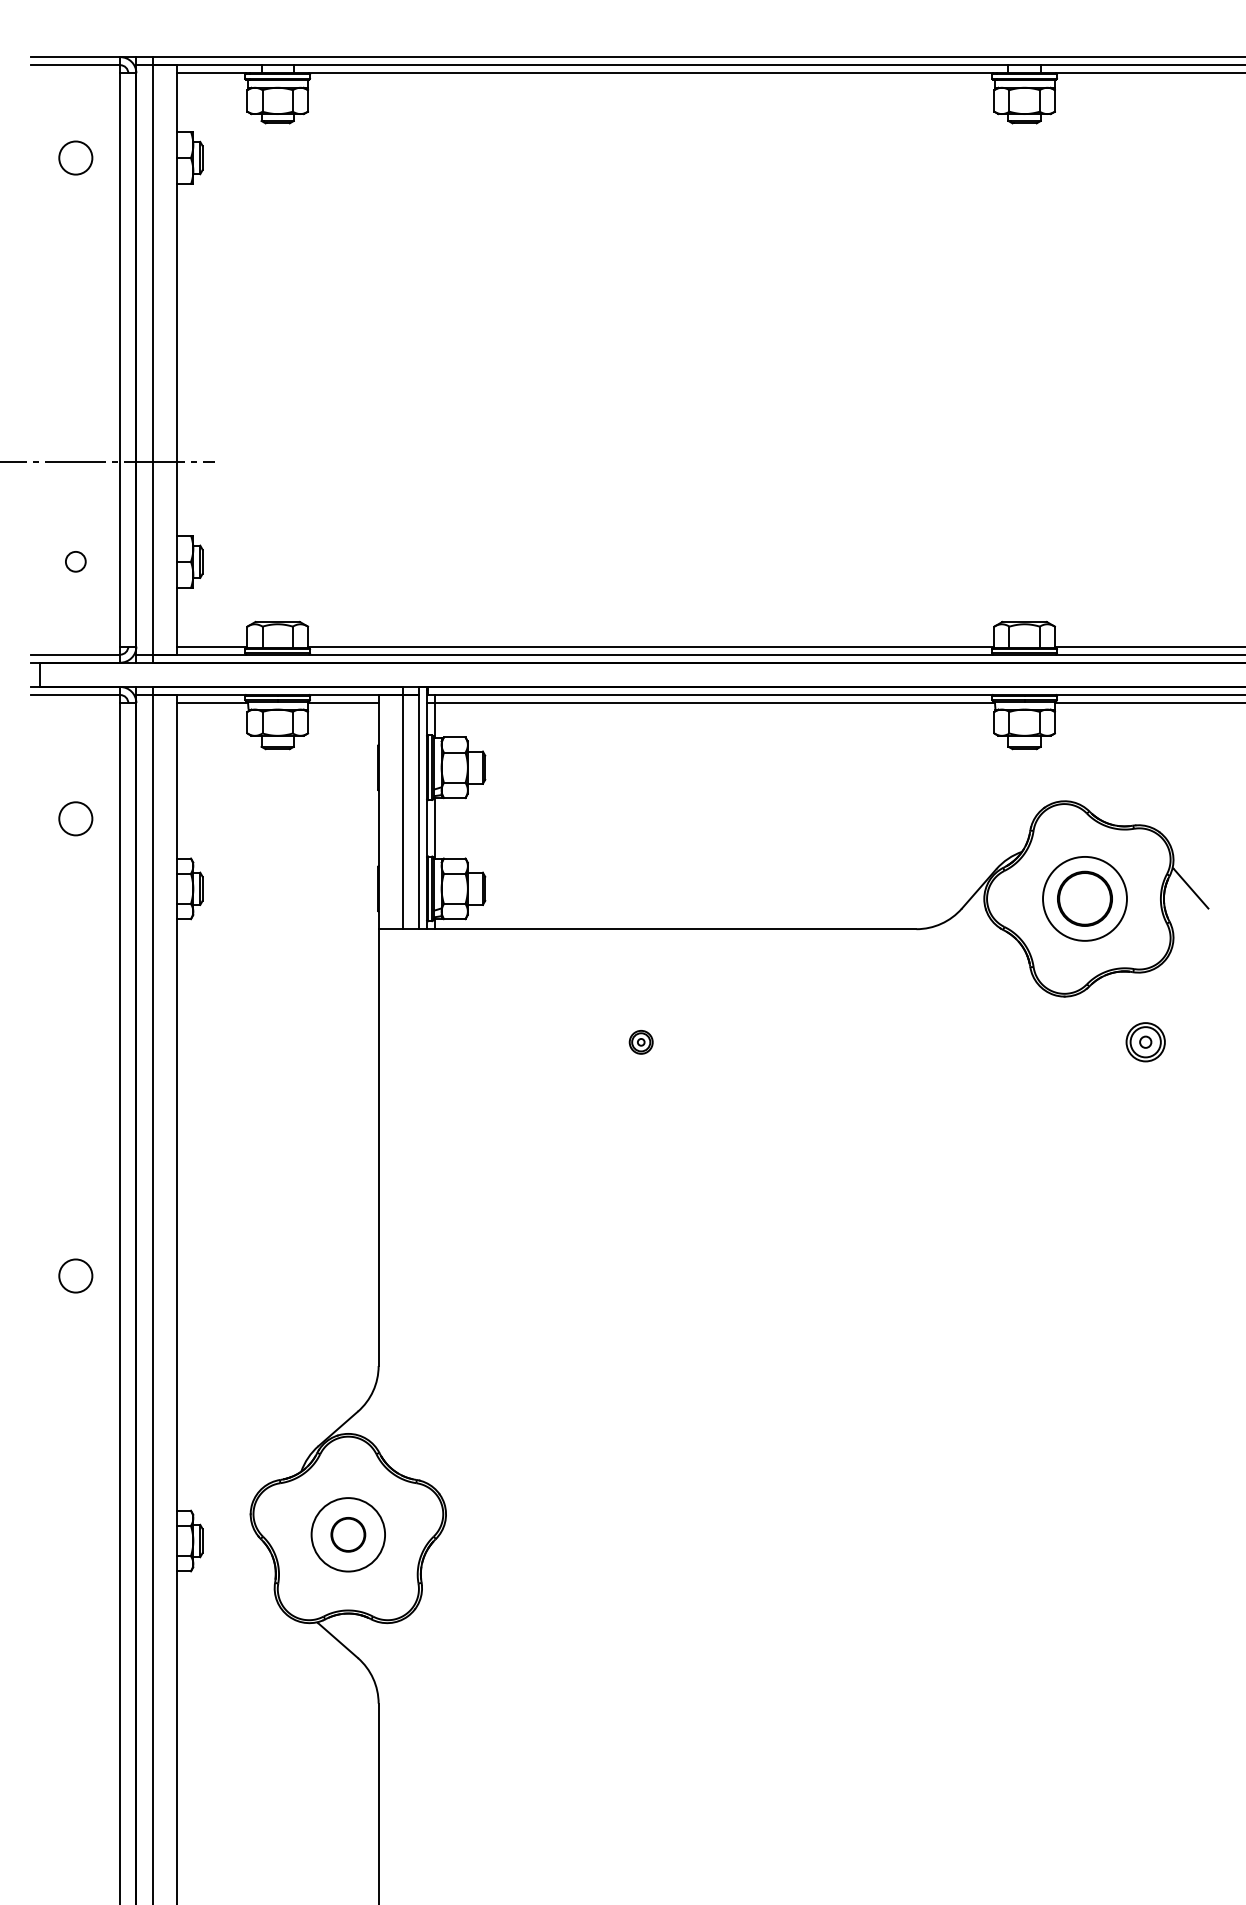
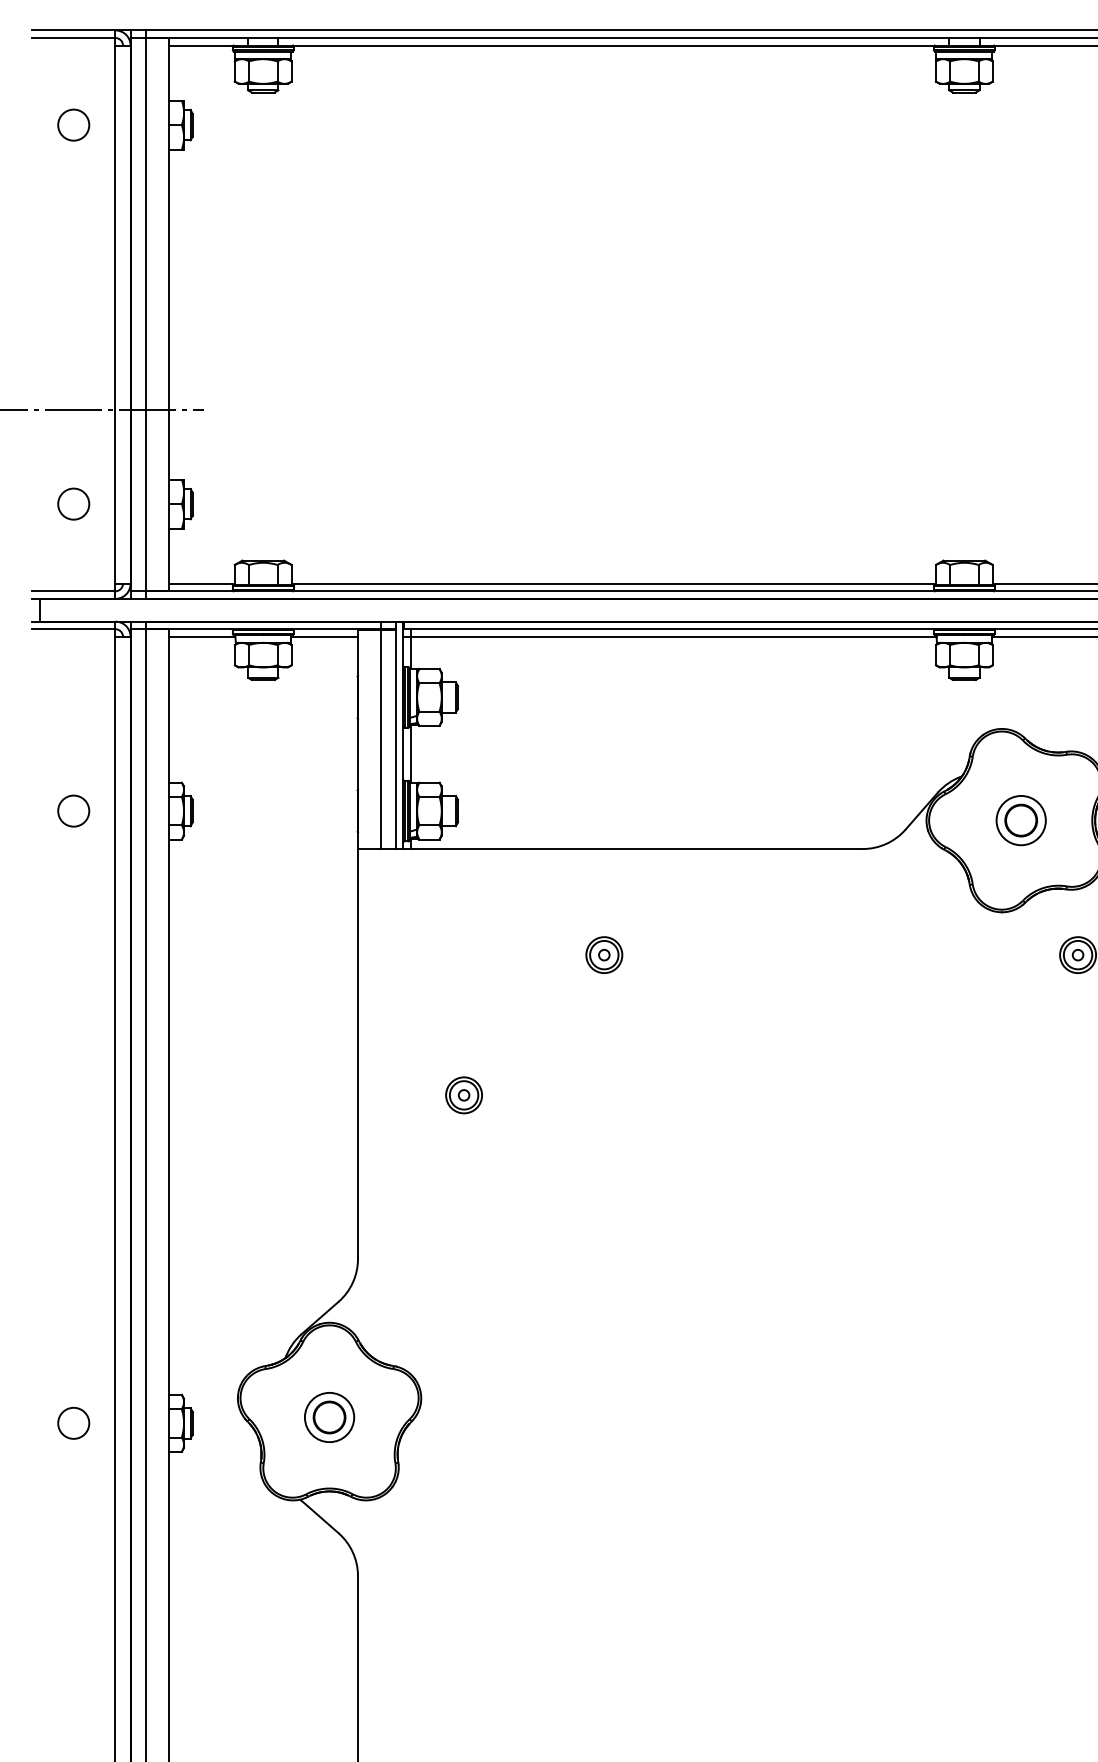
circle: (75, 561) -> (73, 503), size x1.67
circle: (75, 818) -> (73, 810), moved
part: (1085, 898) -> (1021, 820), size x0.62
part: (641, 1042) -> (604, 955), size x1.67
part: (491, 1191) -> (463, 1095), added
circle: (75, 1275) -> (73, 1422), moved
circle: (348, 1534) -> (329, 1417), size x0.71

